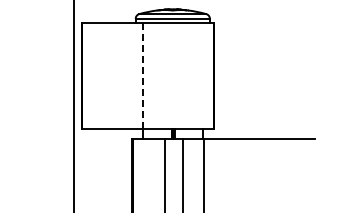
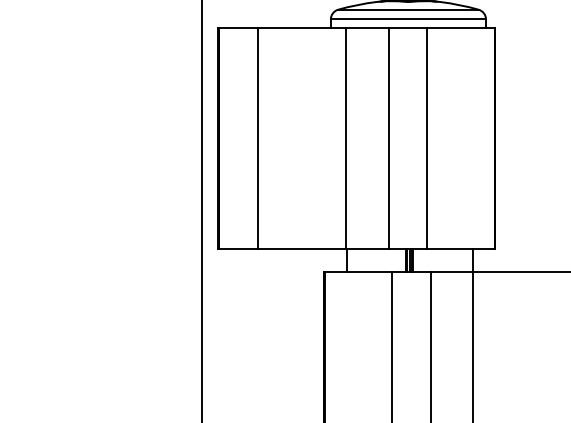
line: (100, 75) -> (257, 138), added
line: (142, 75) -> (345, 138), dashed -> solid
line: (163, 75) -> (388, 138), added
line: (181, 75) -> (426, 138), added

